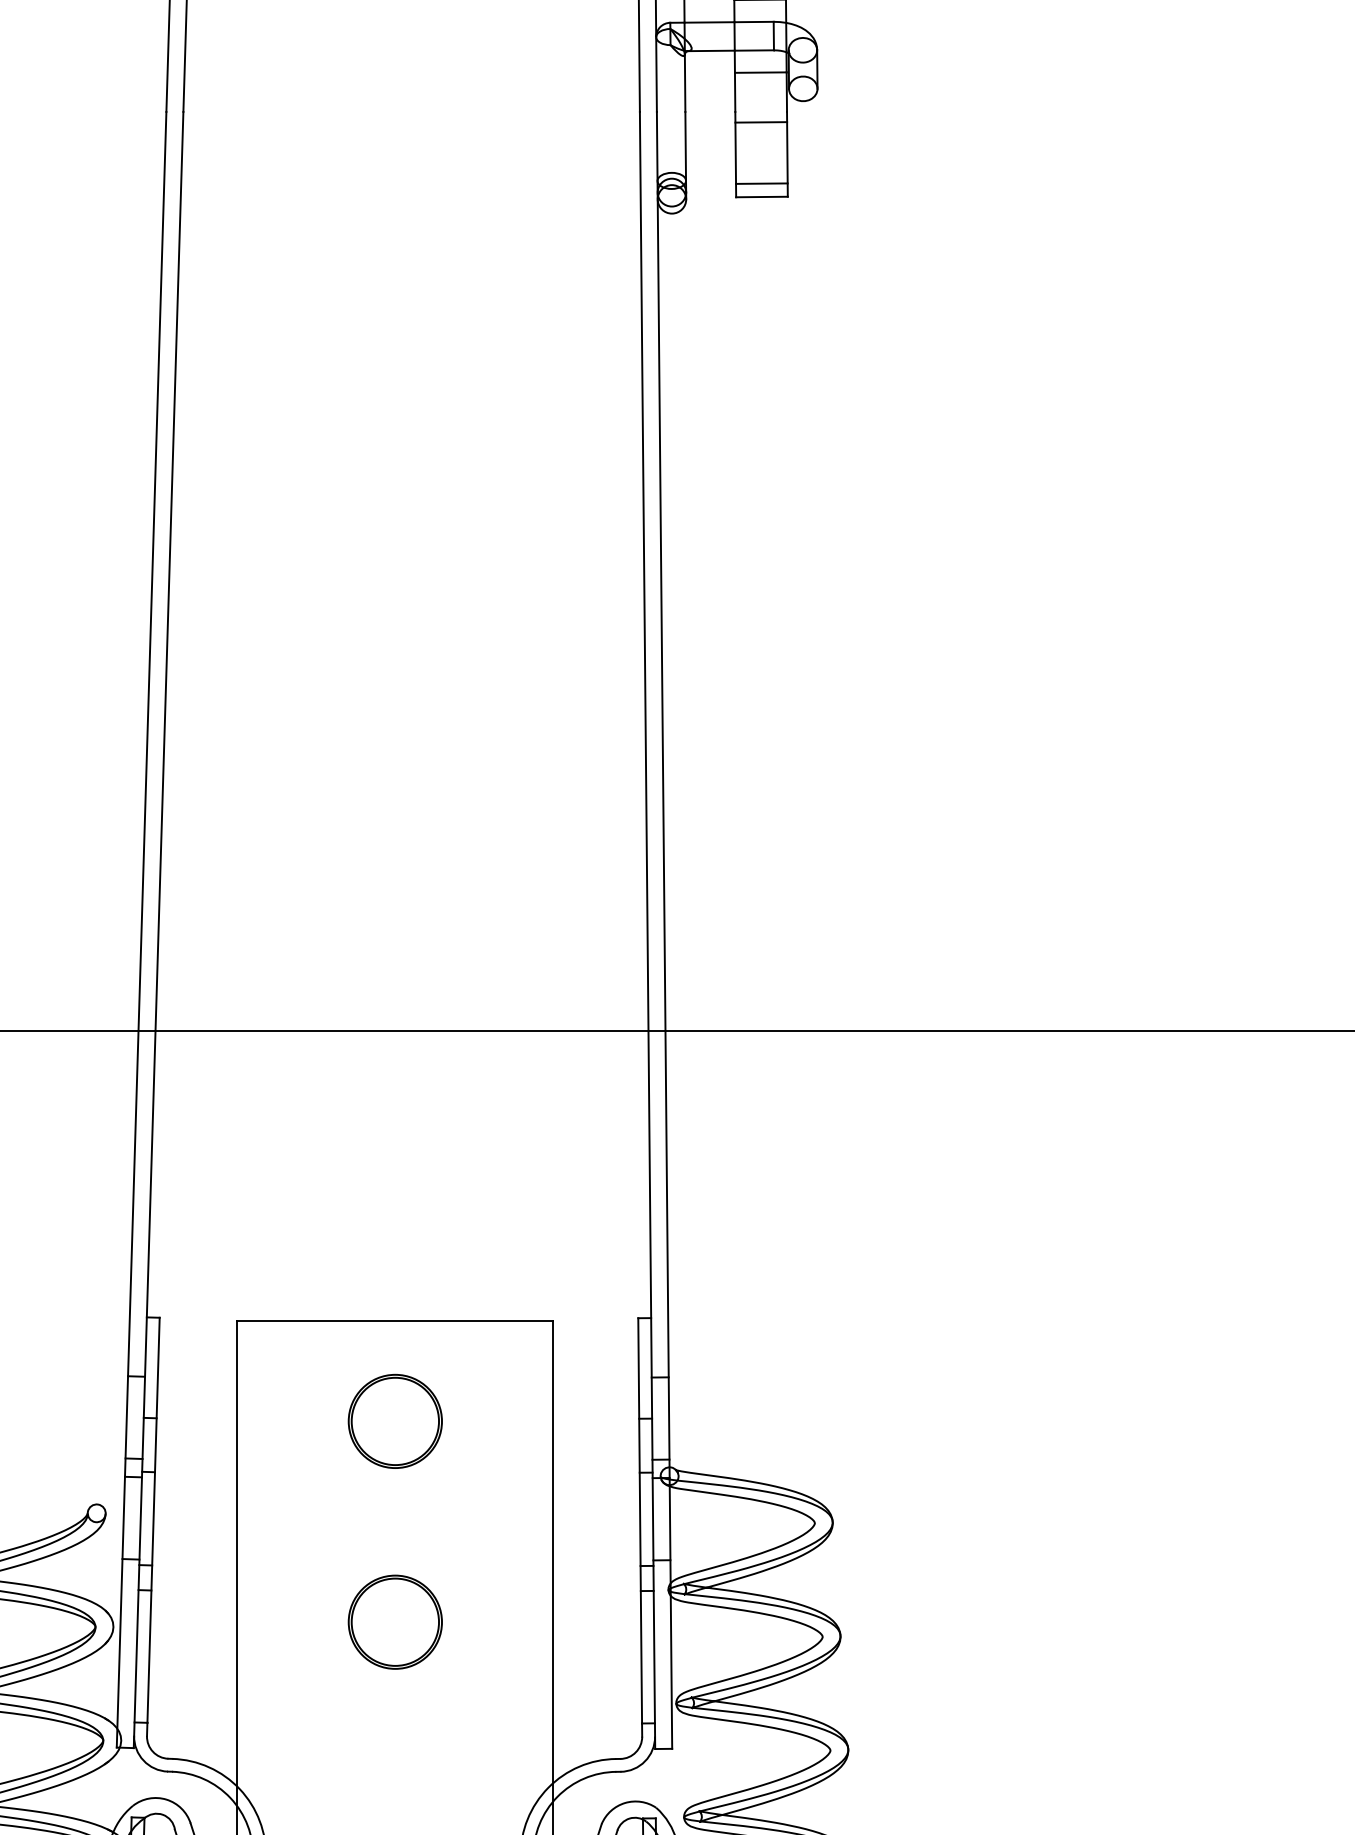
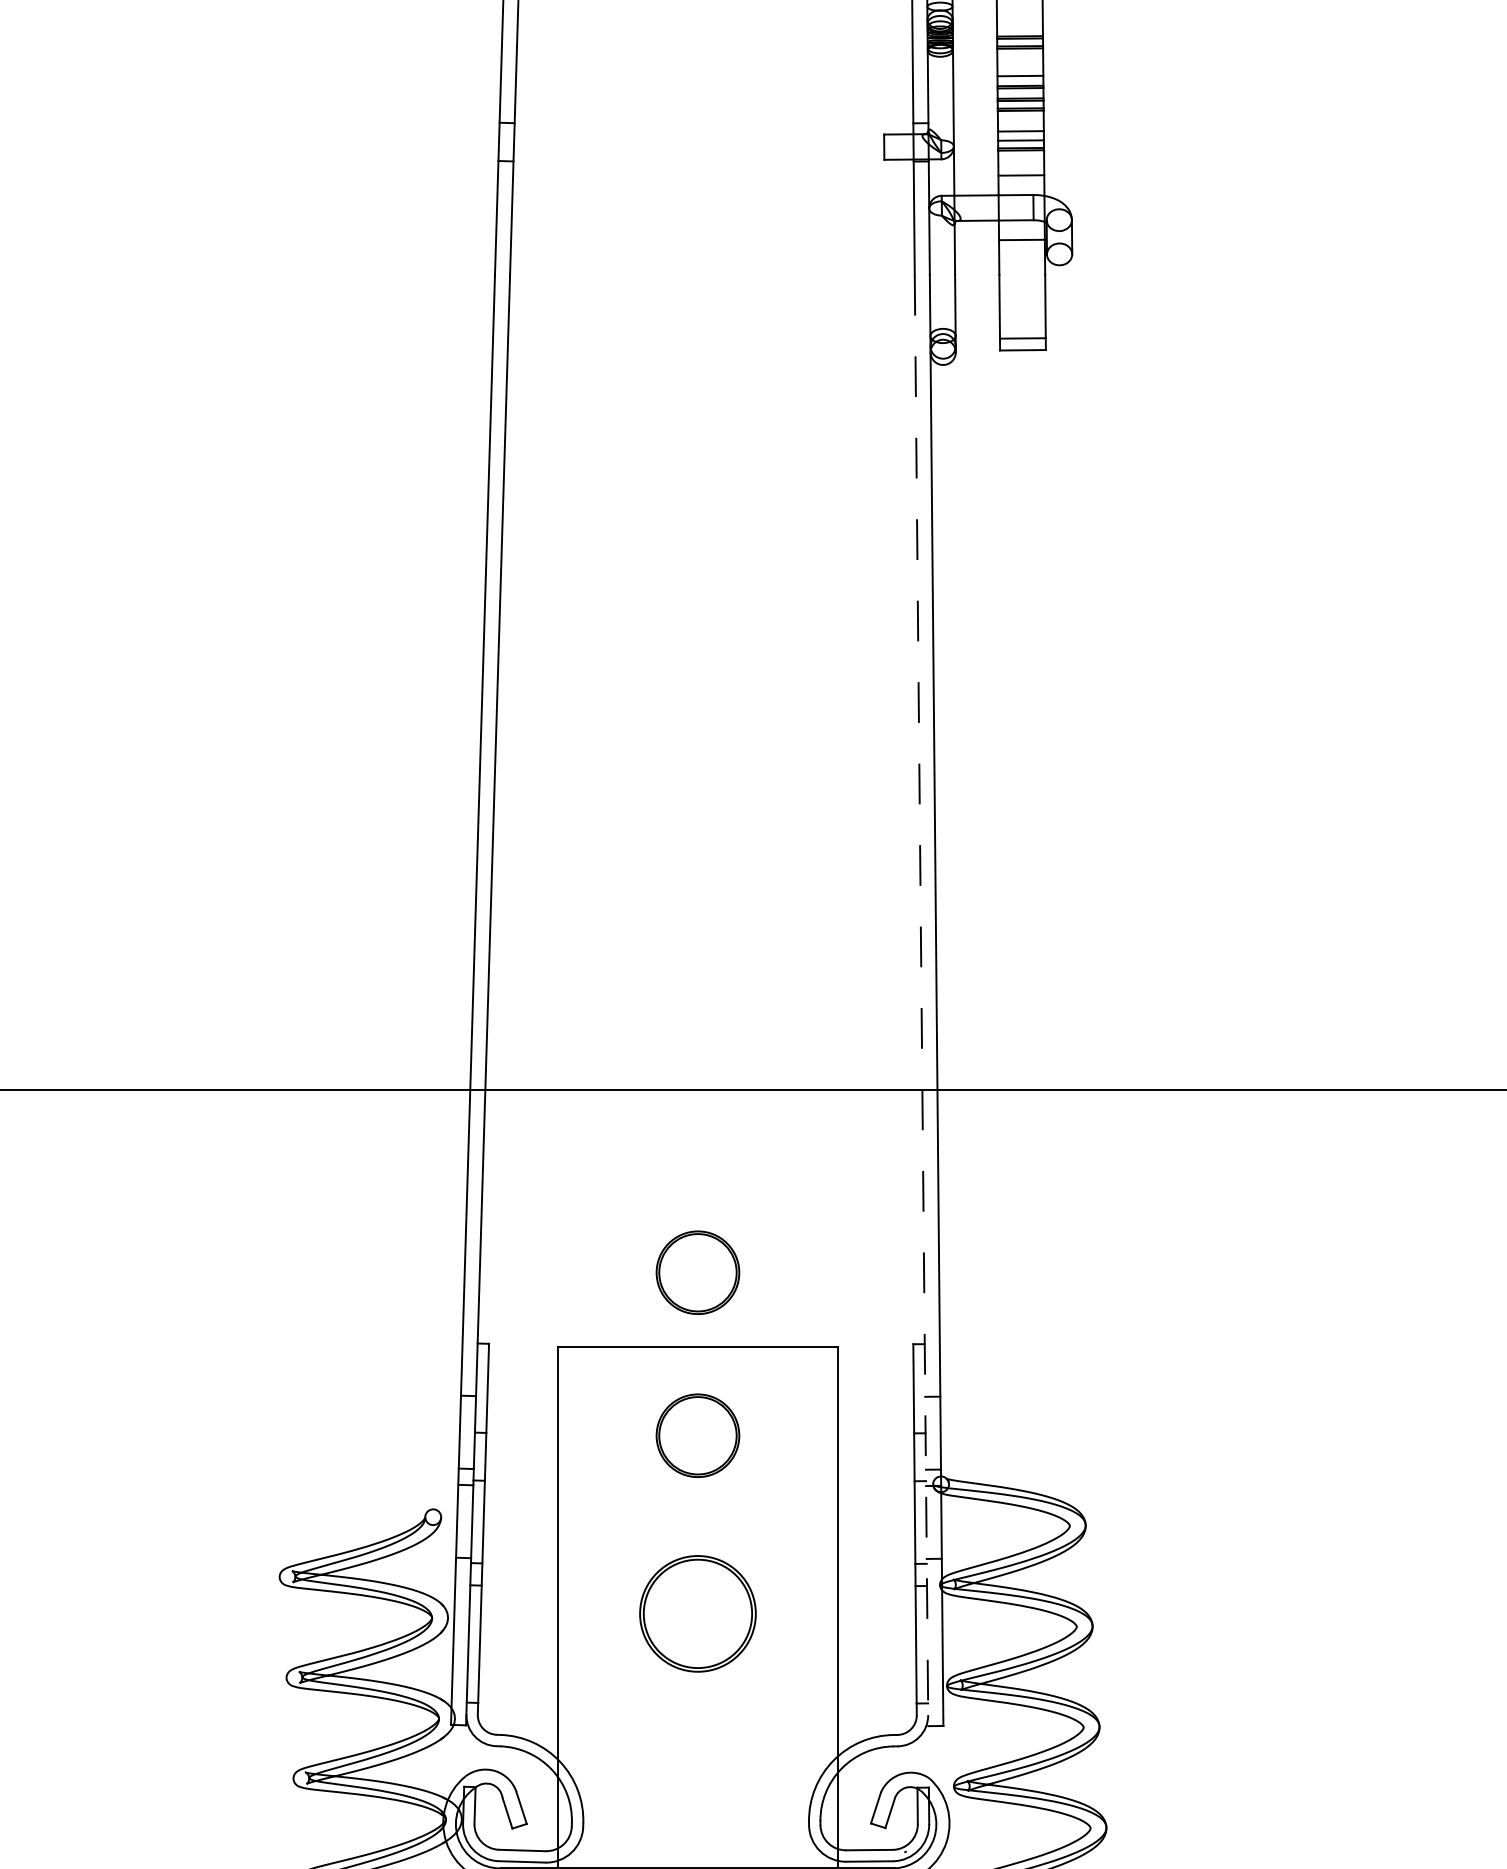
line: (761, 121) -> (1022, 283), removed
line: (647, 930) -> (921, 1000), solid -> dashed
part: (394, 1237) -> (697, 1272), added
part: (394, 1621) -> (697, 1613), size x1.4

